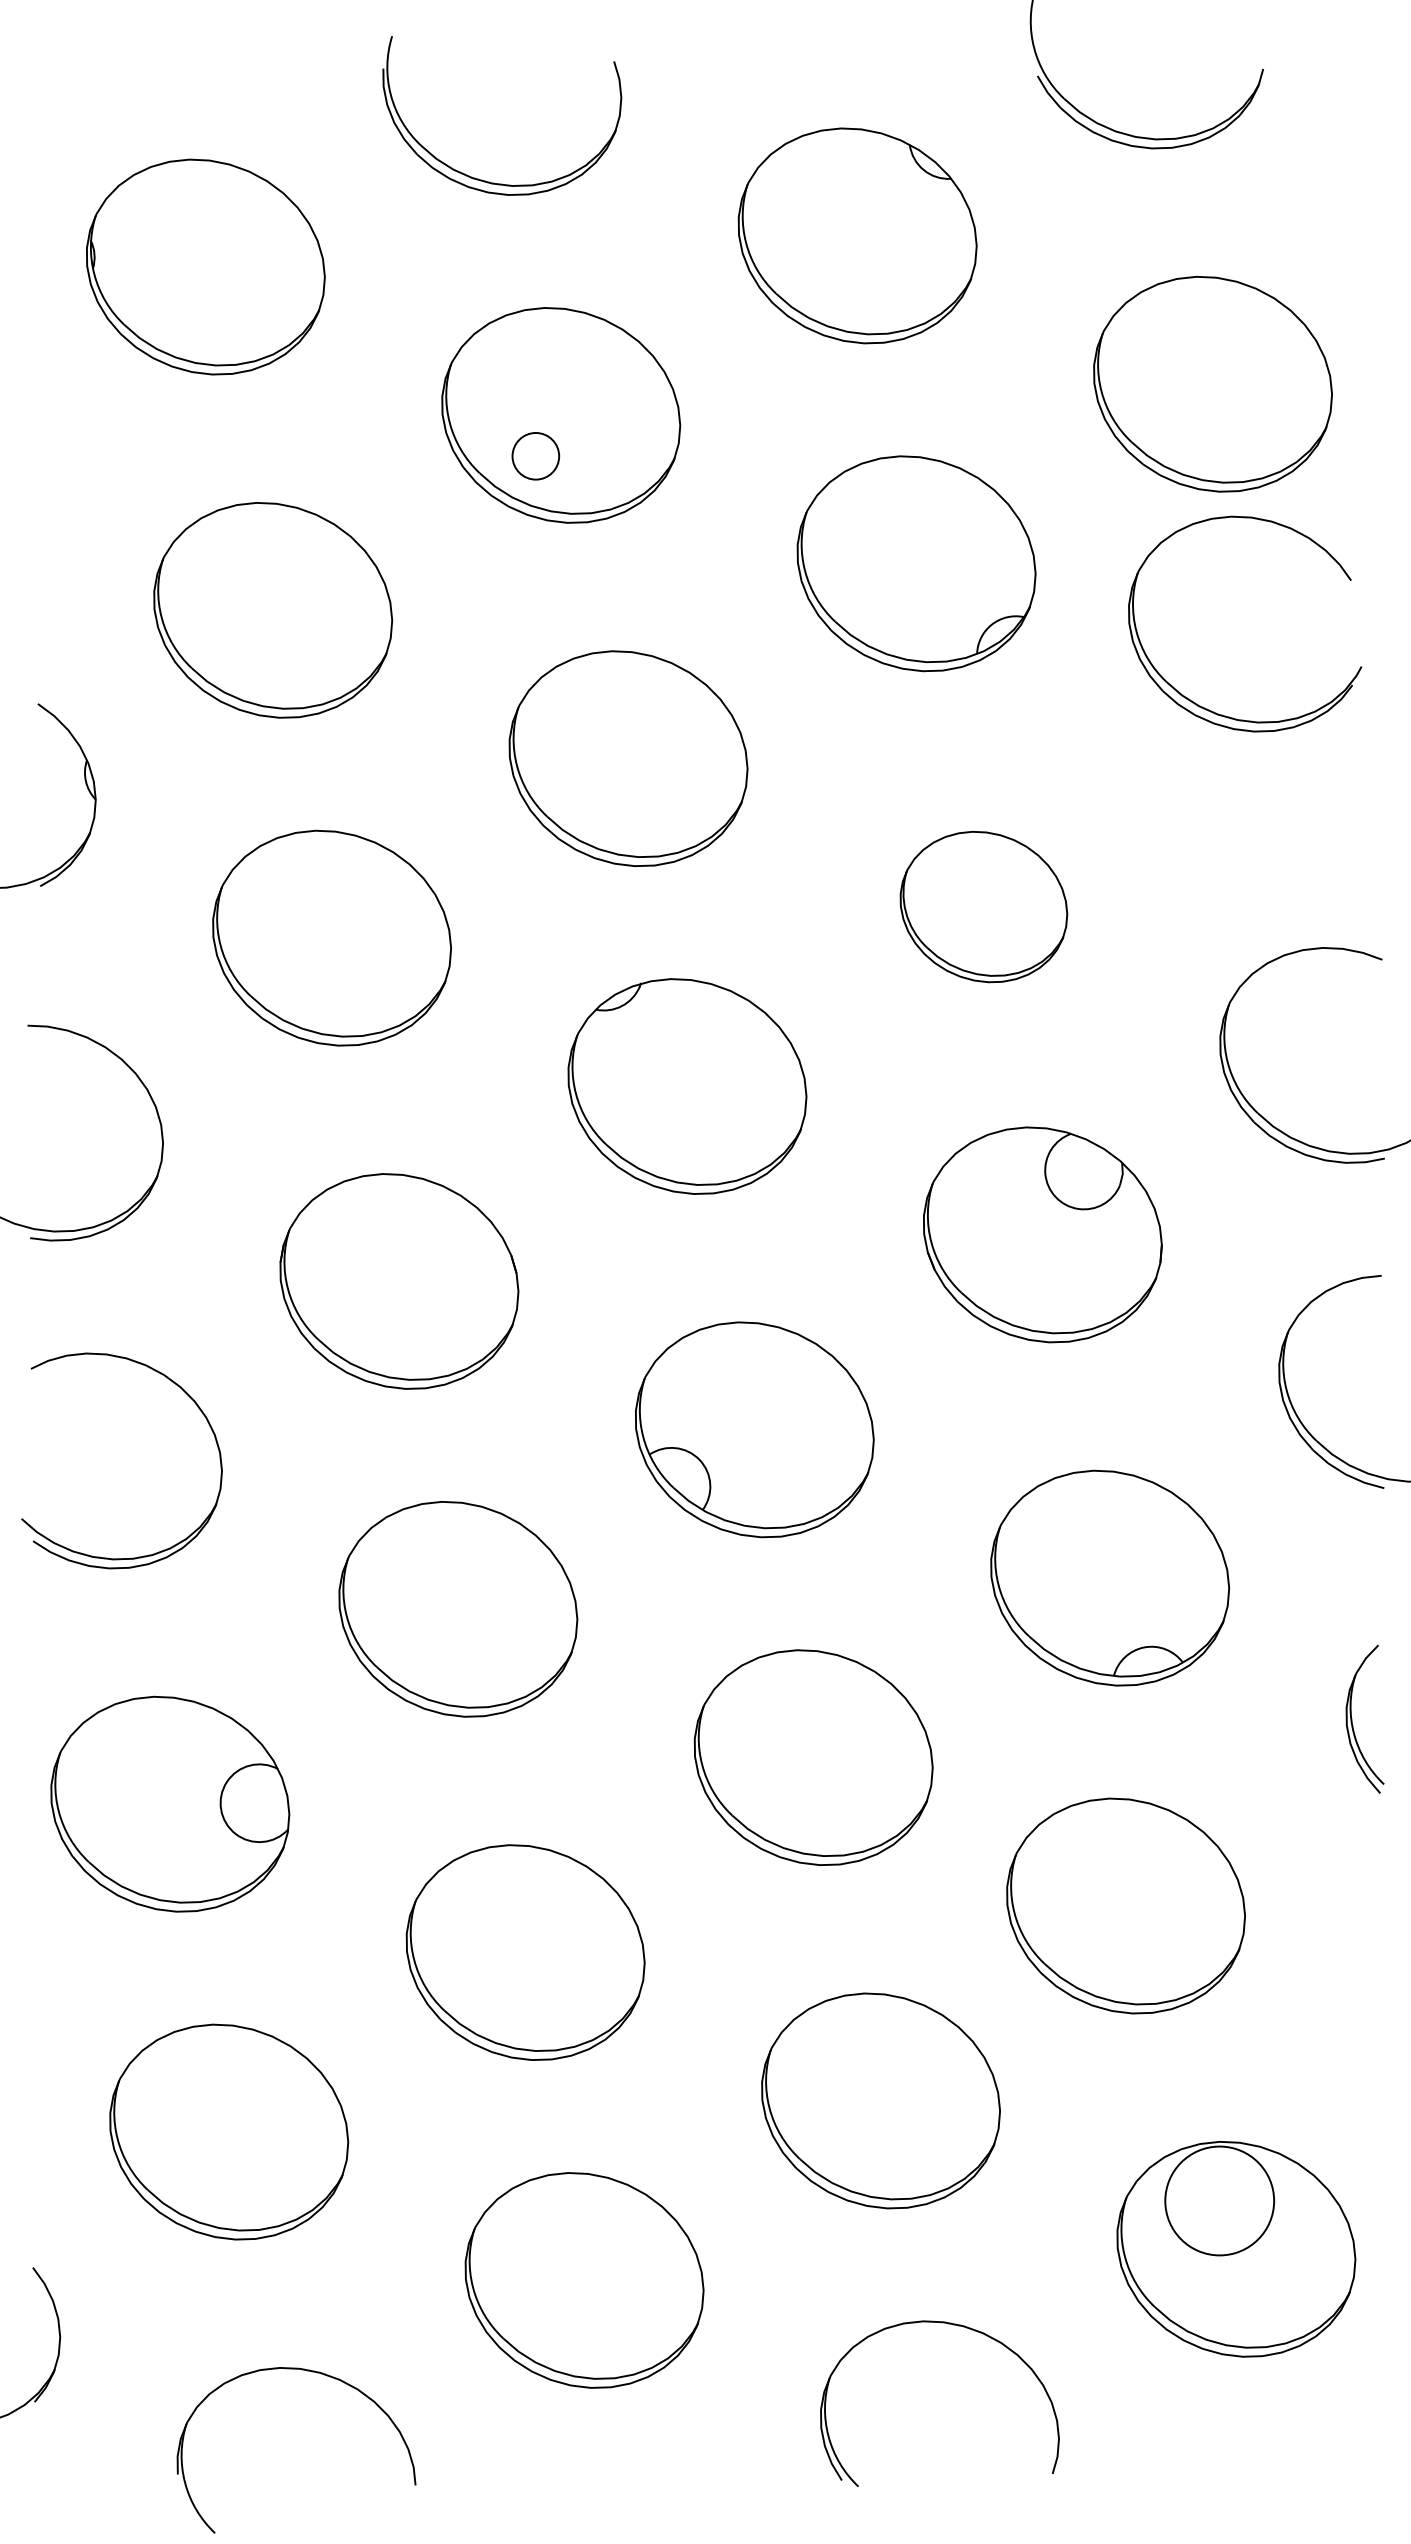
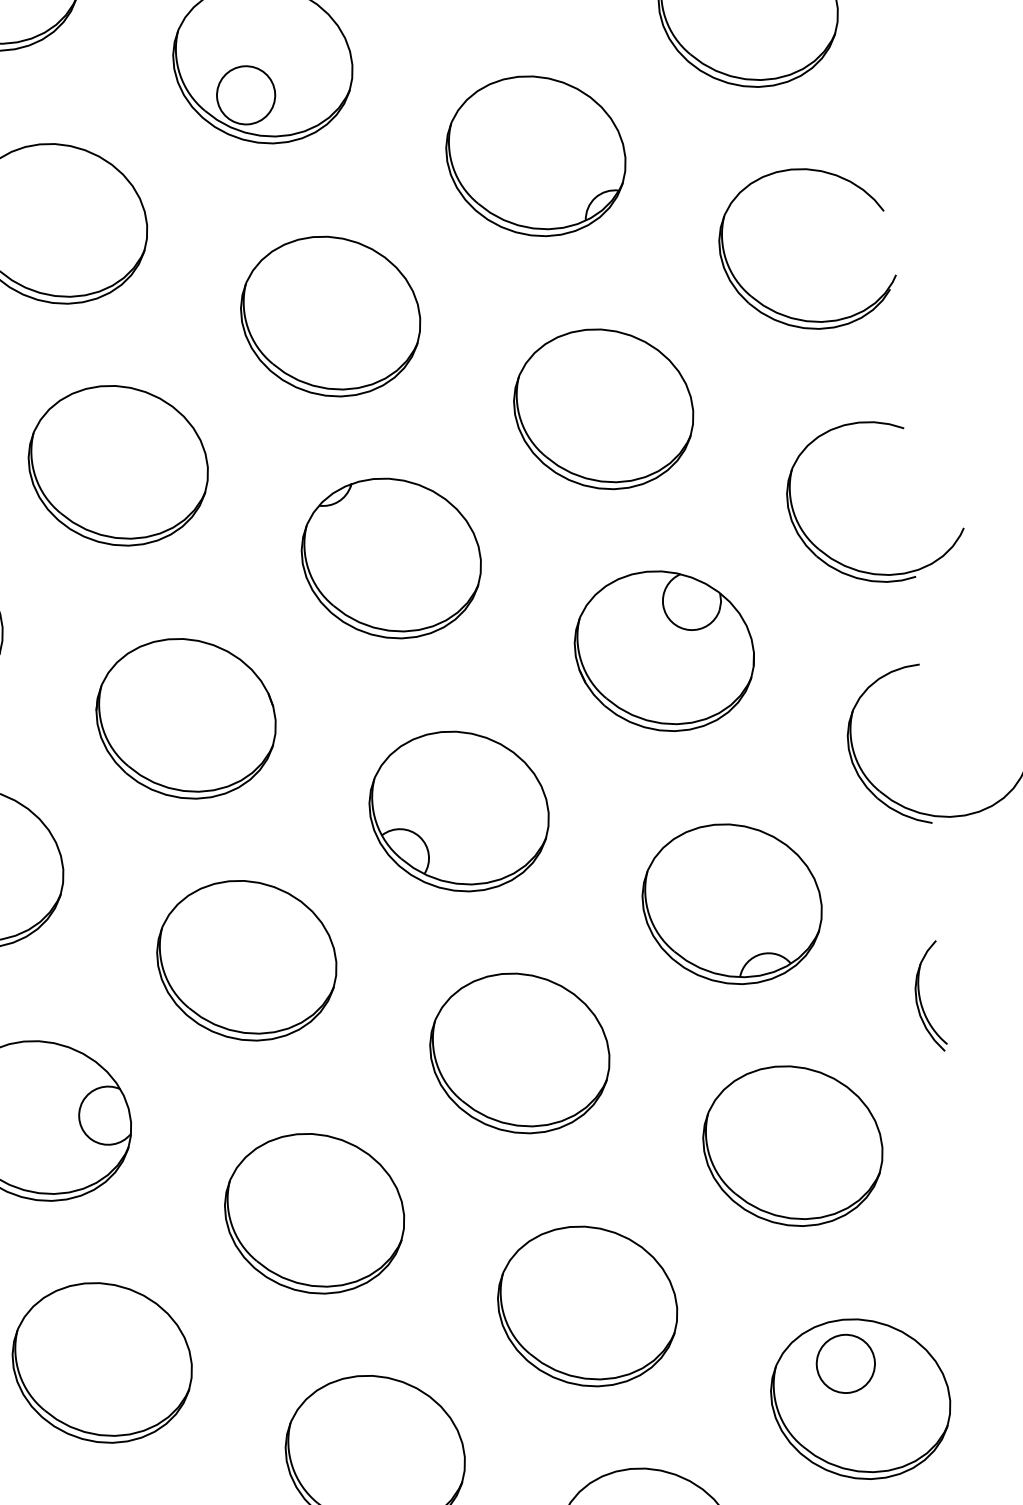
circle: (535, 456) -> (245, 95), size x1.67
part: (1207, 708) -> (783, 314), moved
part: (983, 906) -> (603, 408), size x1.43
part: (1125, 1905) -> (792, 1145), moved
circle: (1219, 2200) -> (845, 1363), size x0.71

